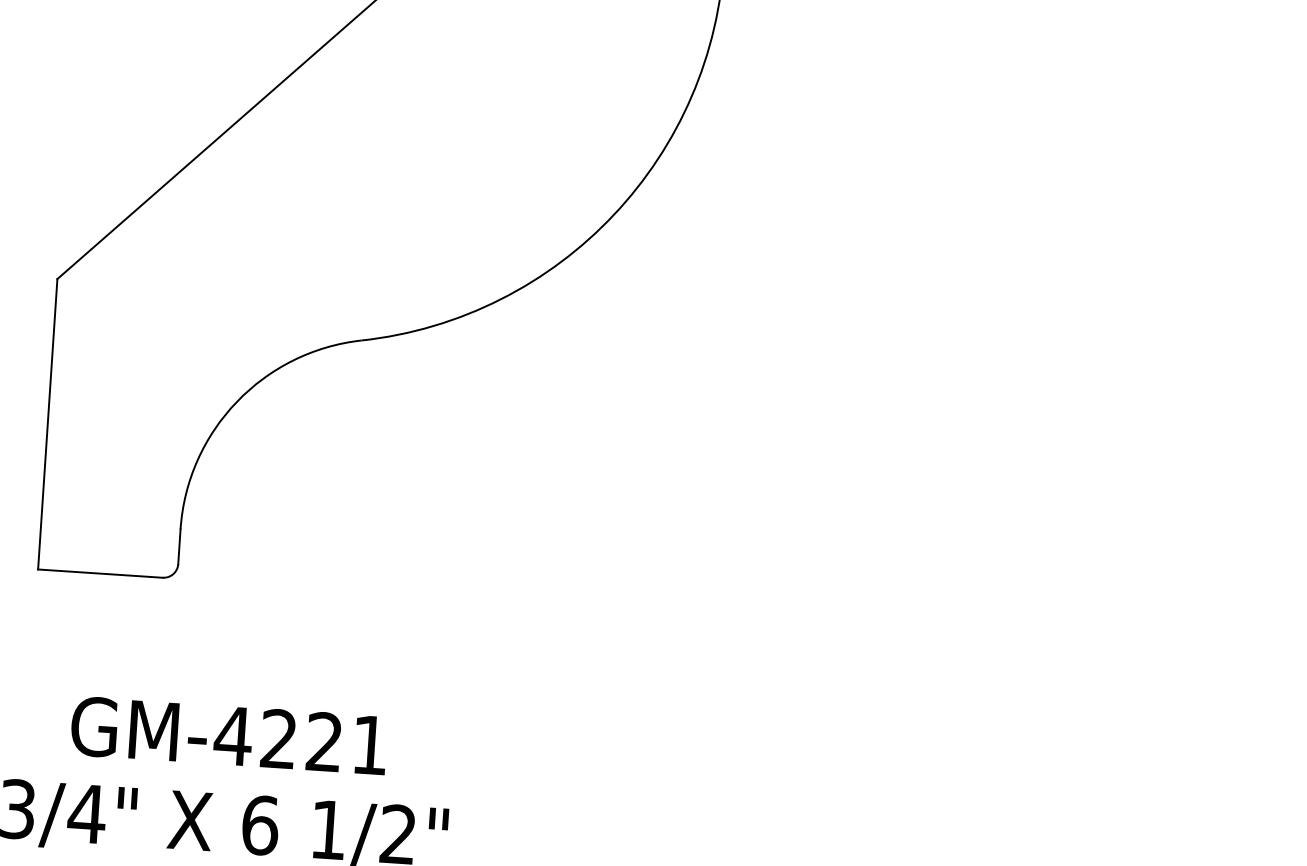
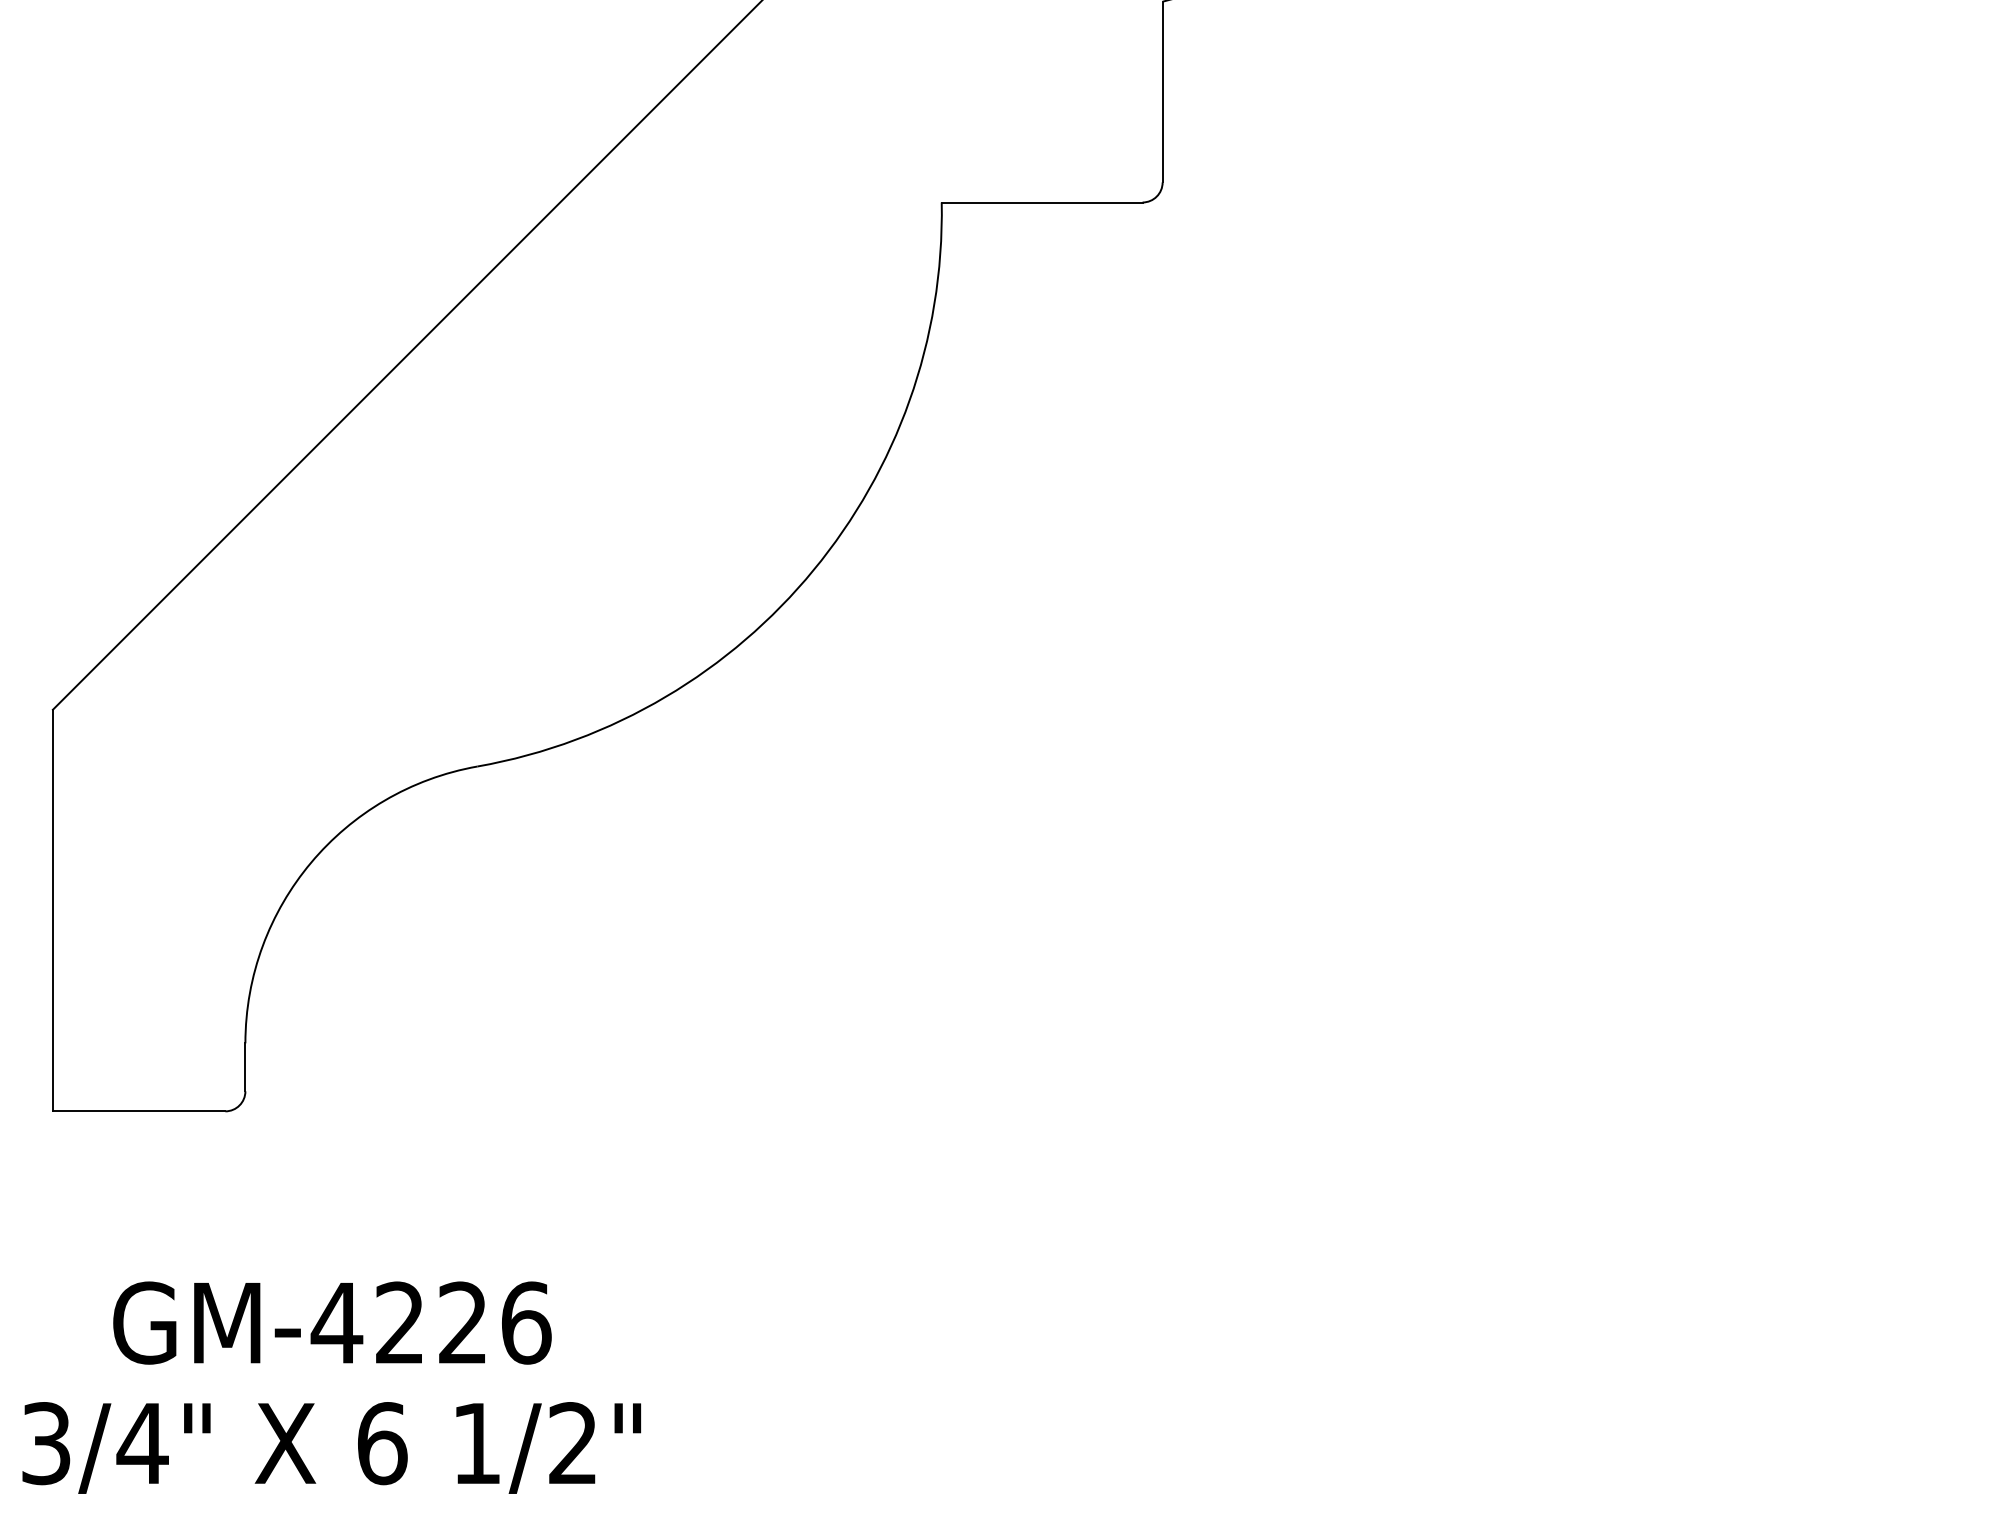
text: (370, 744) -> (526, 1322), GM-4221 -> GM-4226

